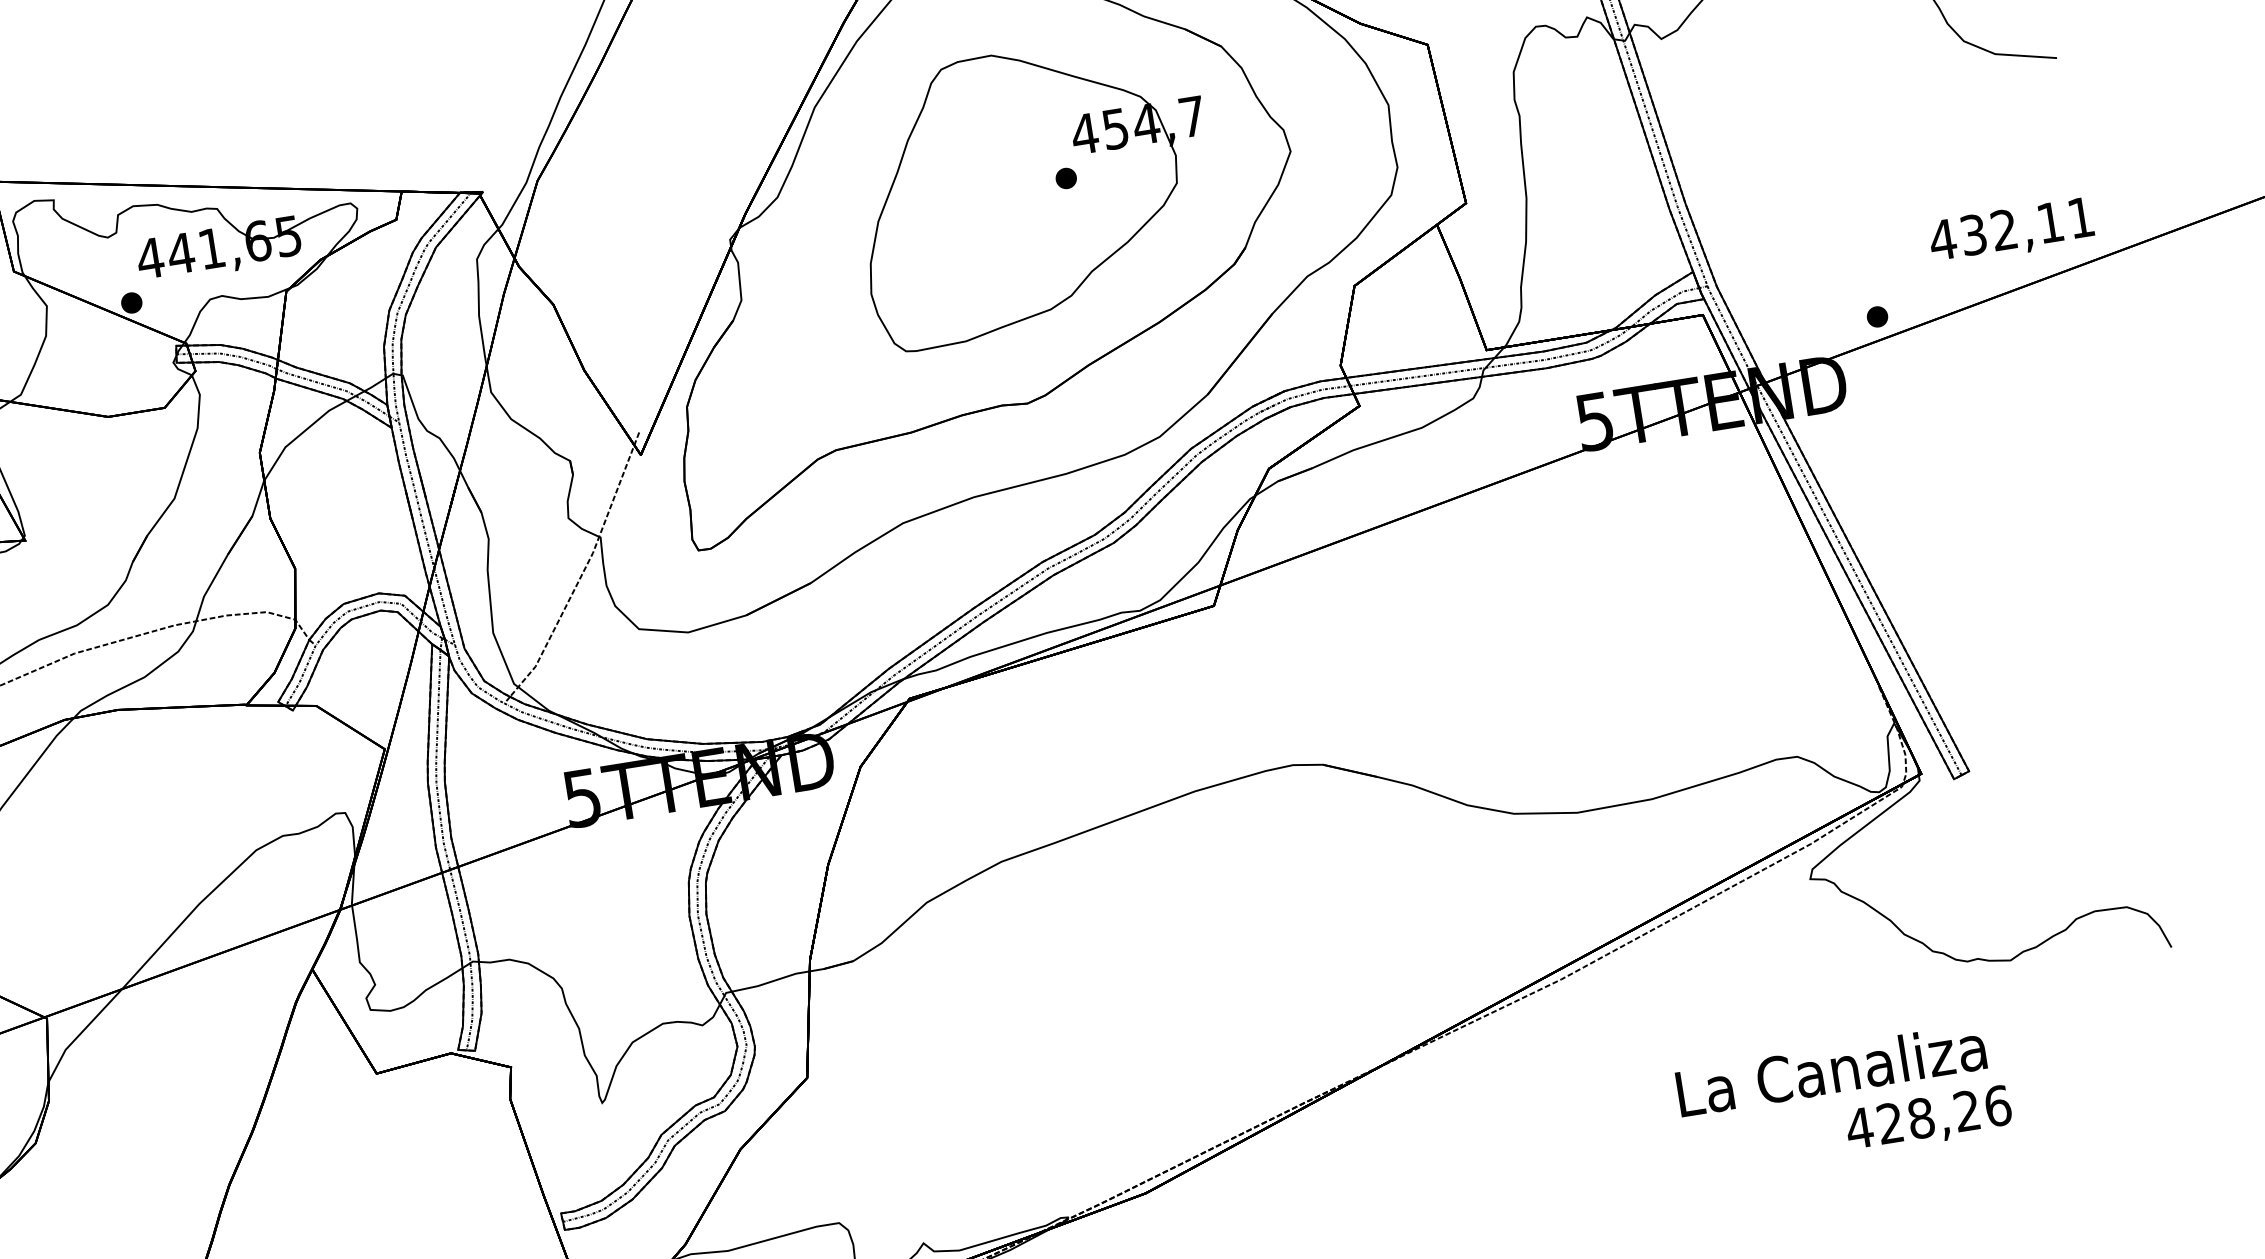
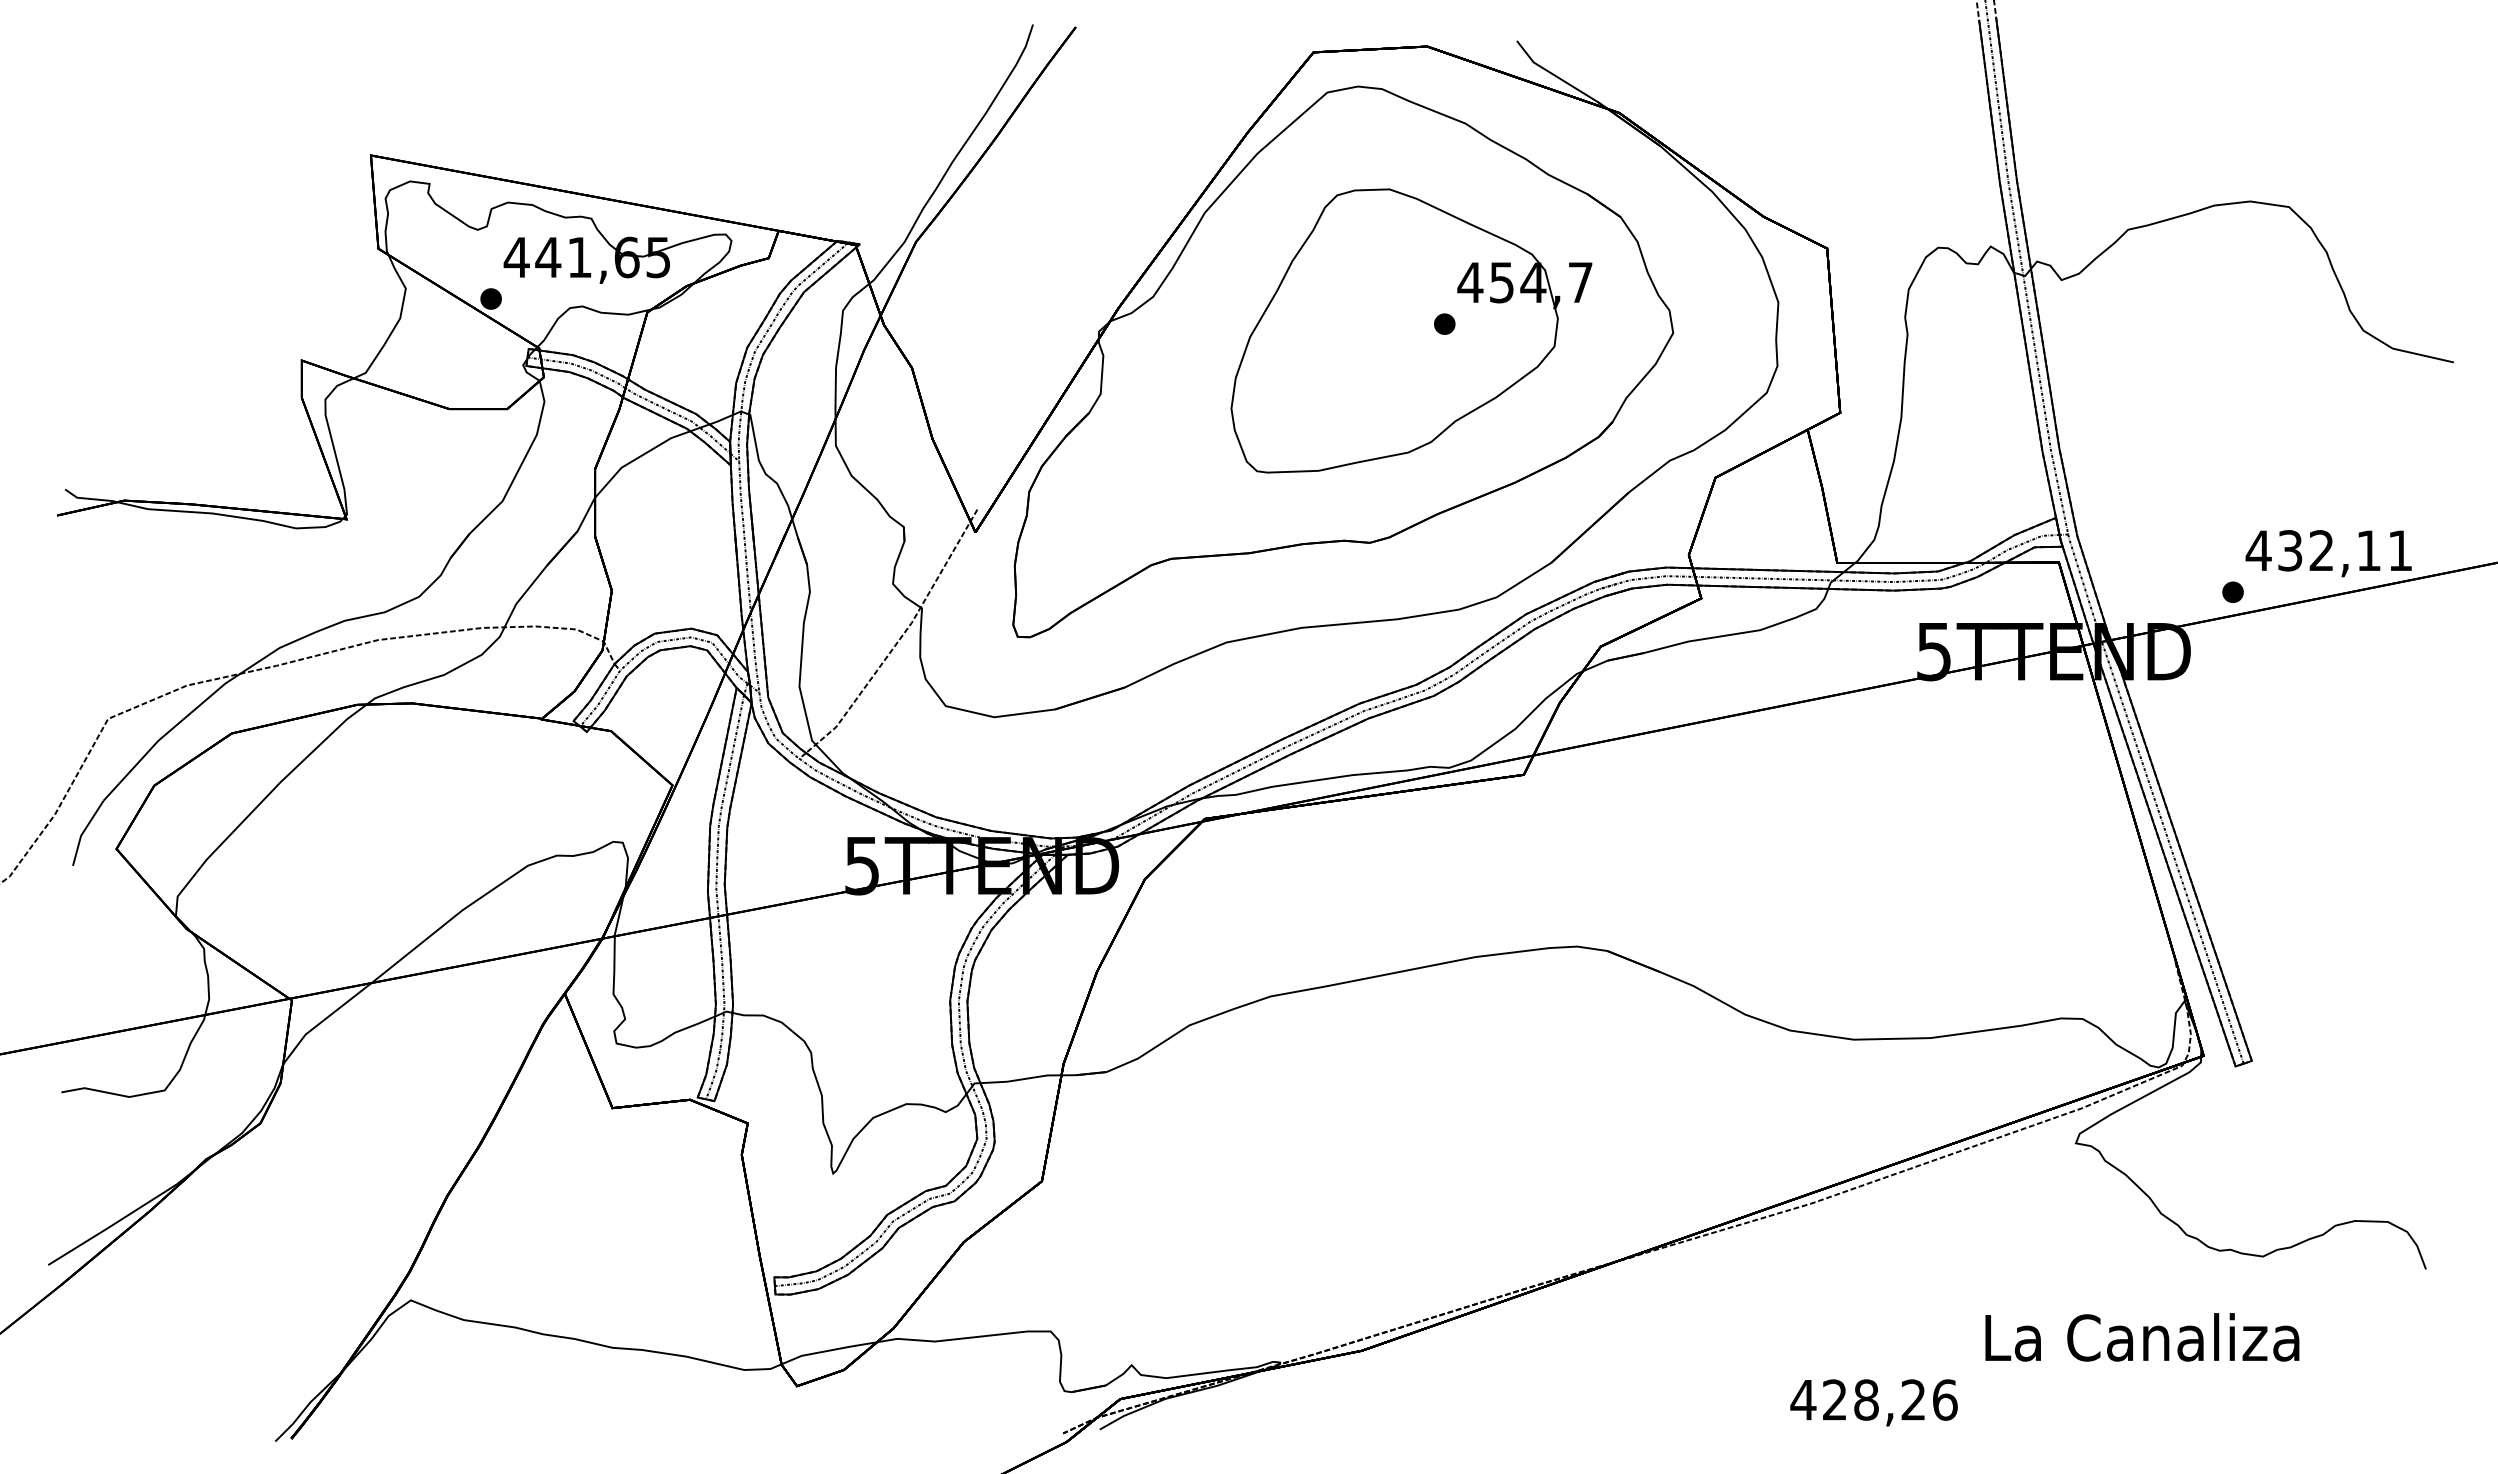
text: (2011, 231) -> (2328, 553), moved
text: (1831, 1070) -> (2142, 1337), moved
text: (1928, 1119) -> (1873, 1402), moved

